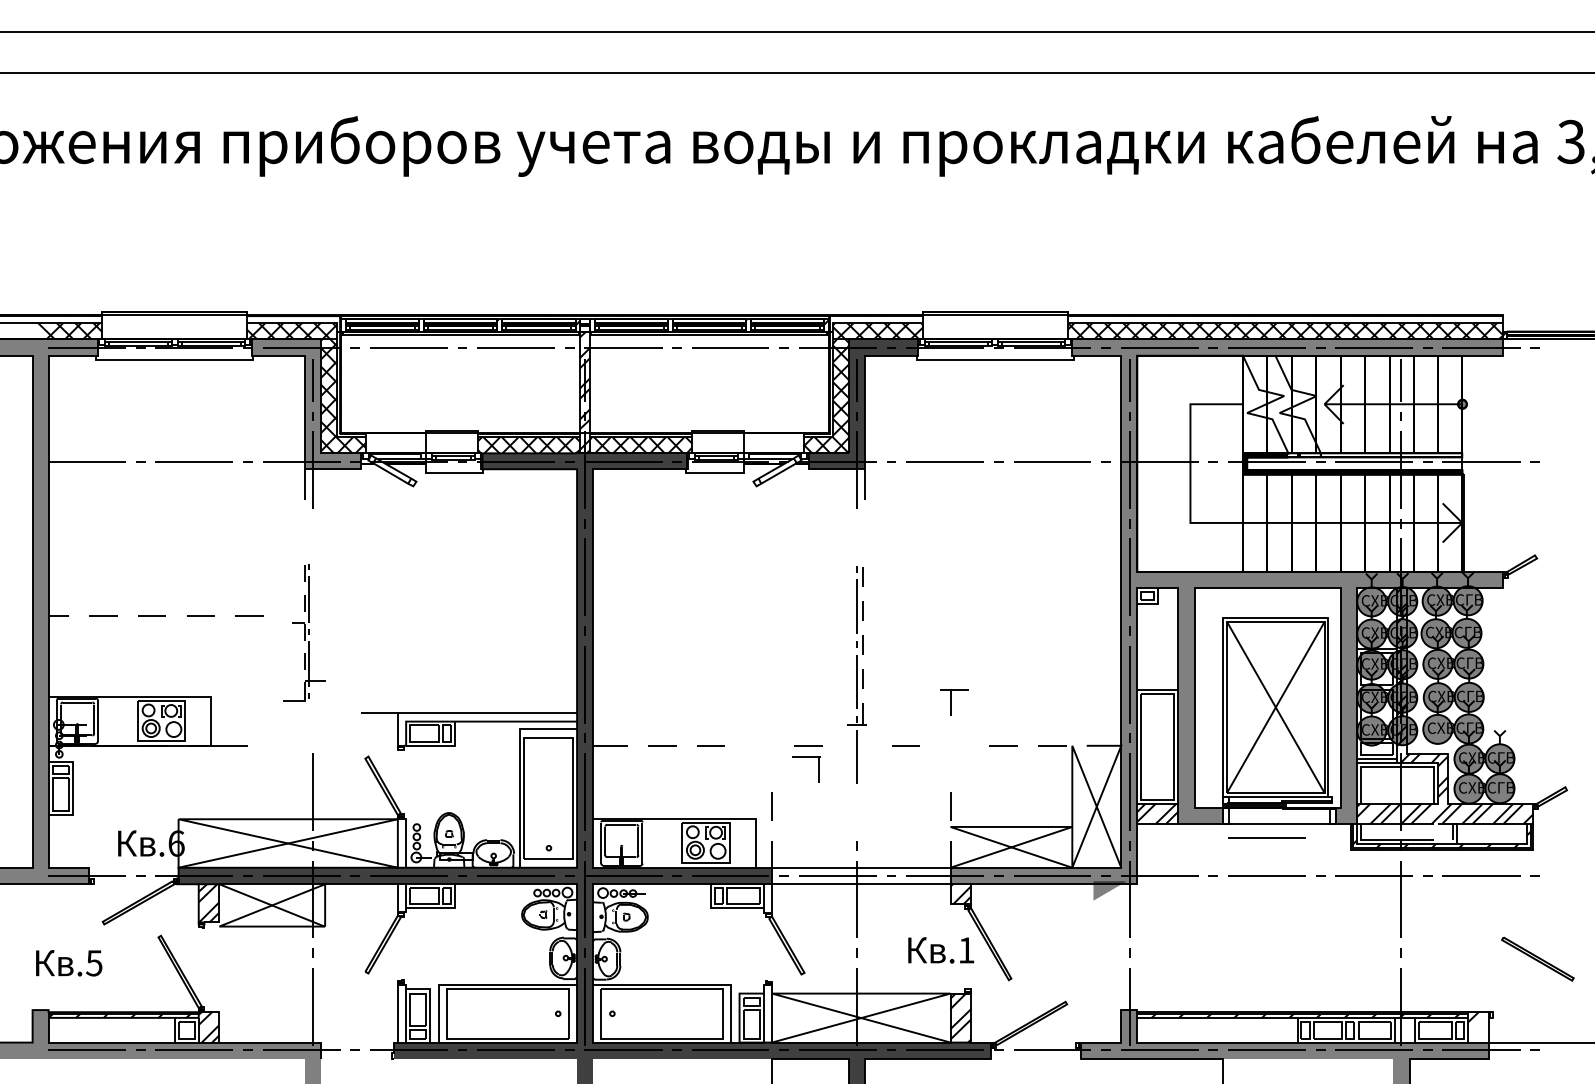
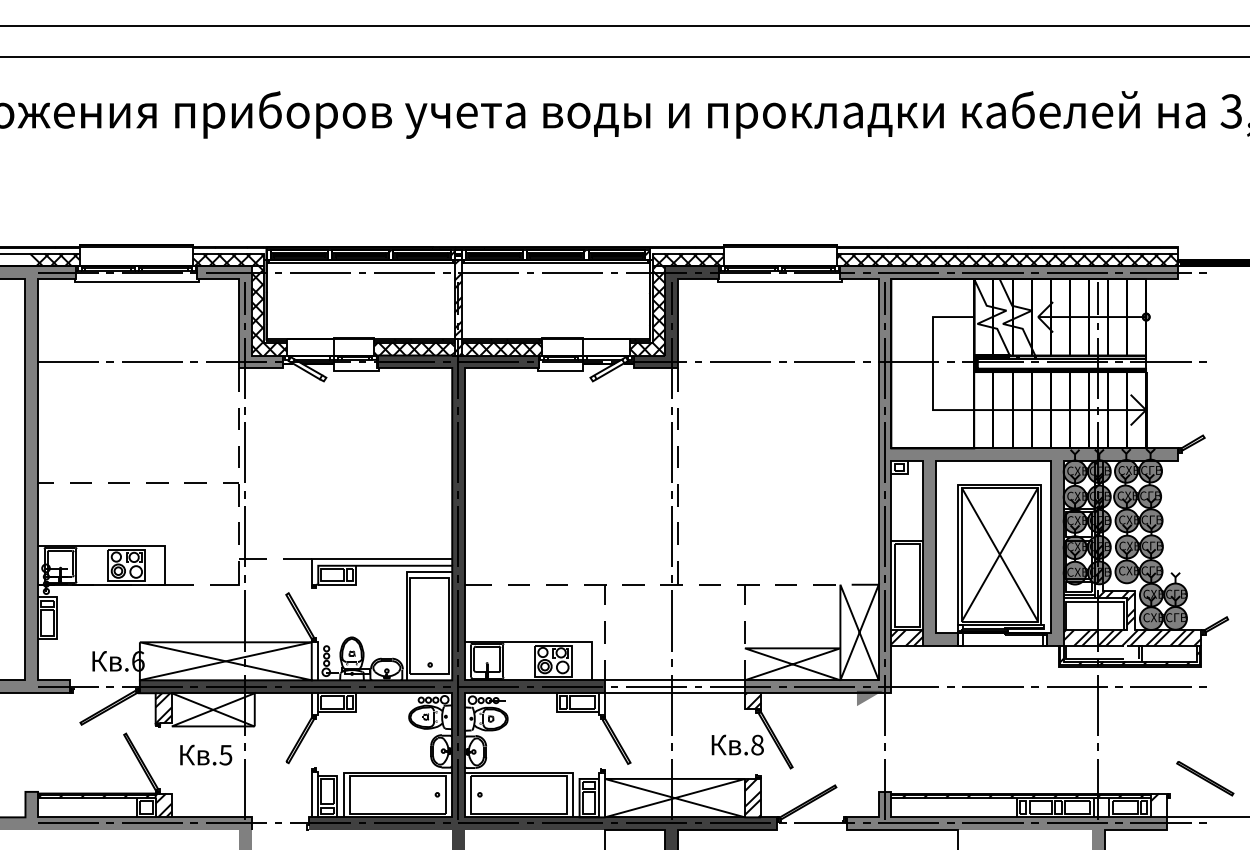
part: (304, 632) -> (238, 495), size x1.67
part: (857, 674) -> (672, 528), size x1.43
part: (954, 702) -> (748, 594), moved
part: (806, 757) -> (595, 585), moved
line: (1266, 837) -> (992, 656), removed
text: (966, 950) -> (757, 745), .1 -> .8
part: (1537, 958) -> (1205, 778), moved
text: (69, 963) -> (206, 755), moved

